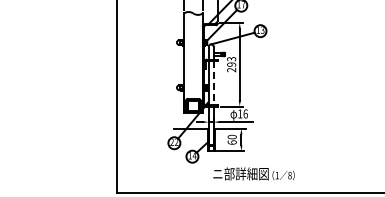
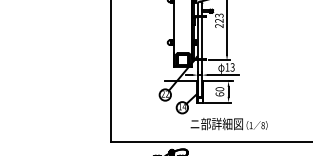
text: (231, 64) -> (219, 20), 293 -> 223
line: (213, 83) -> (202, 38), dashed -> solid
text: (245, 113) -> (232, 66), 16 -> 13
text: (253, 173) -> (228, 123), moved

